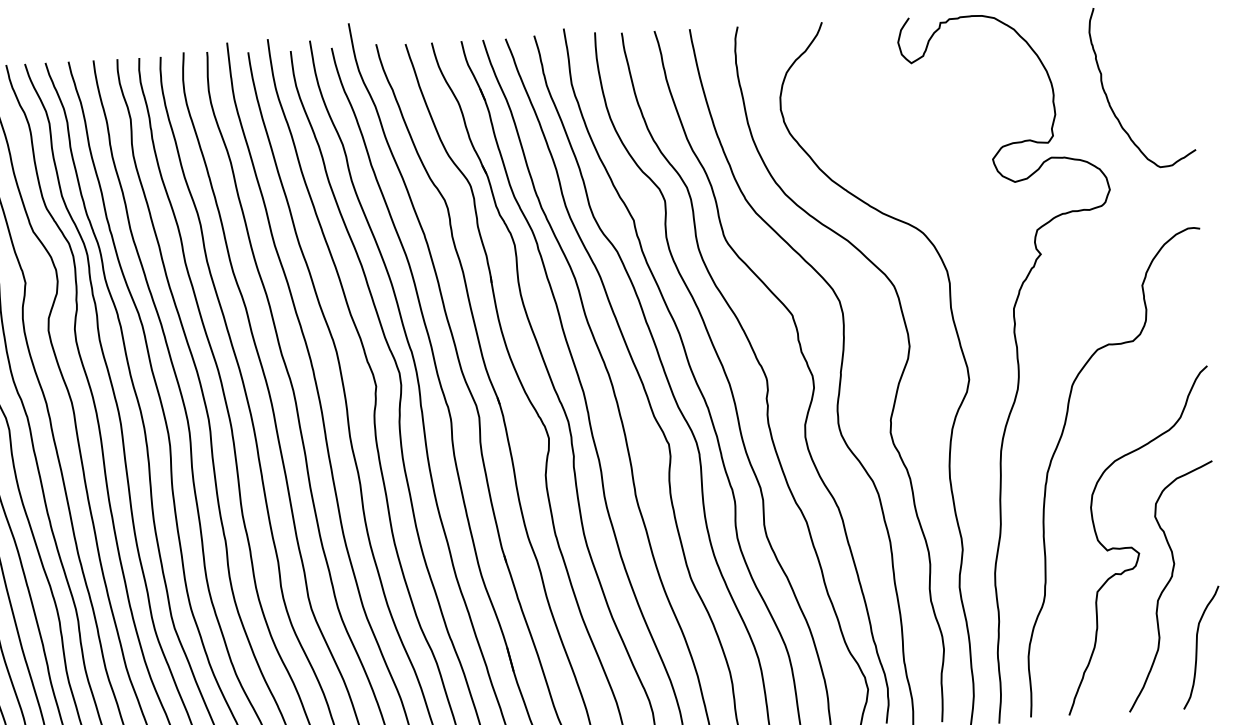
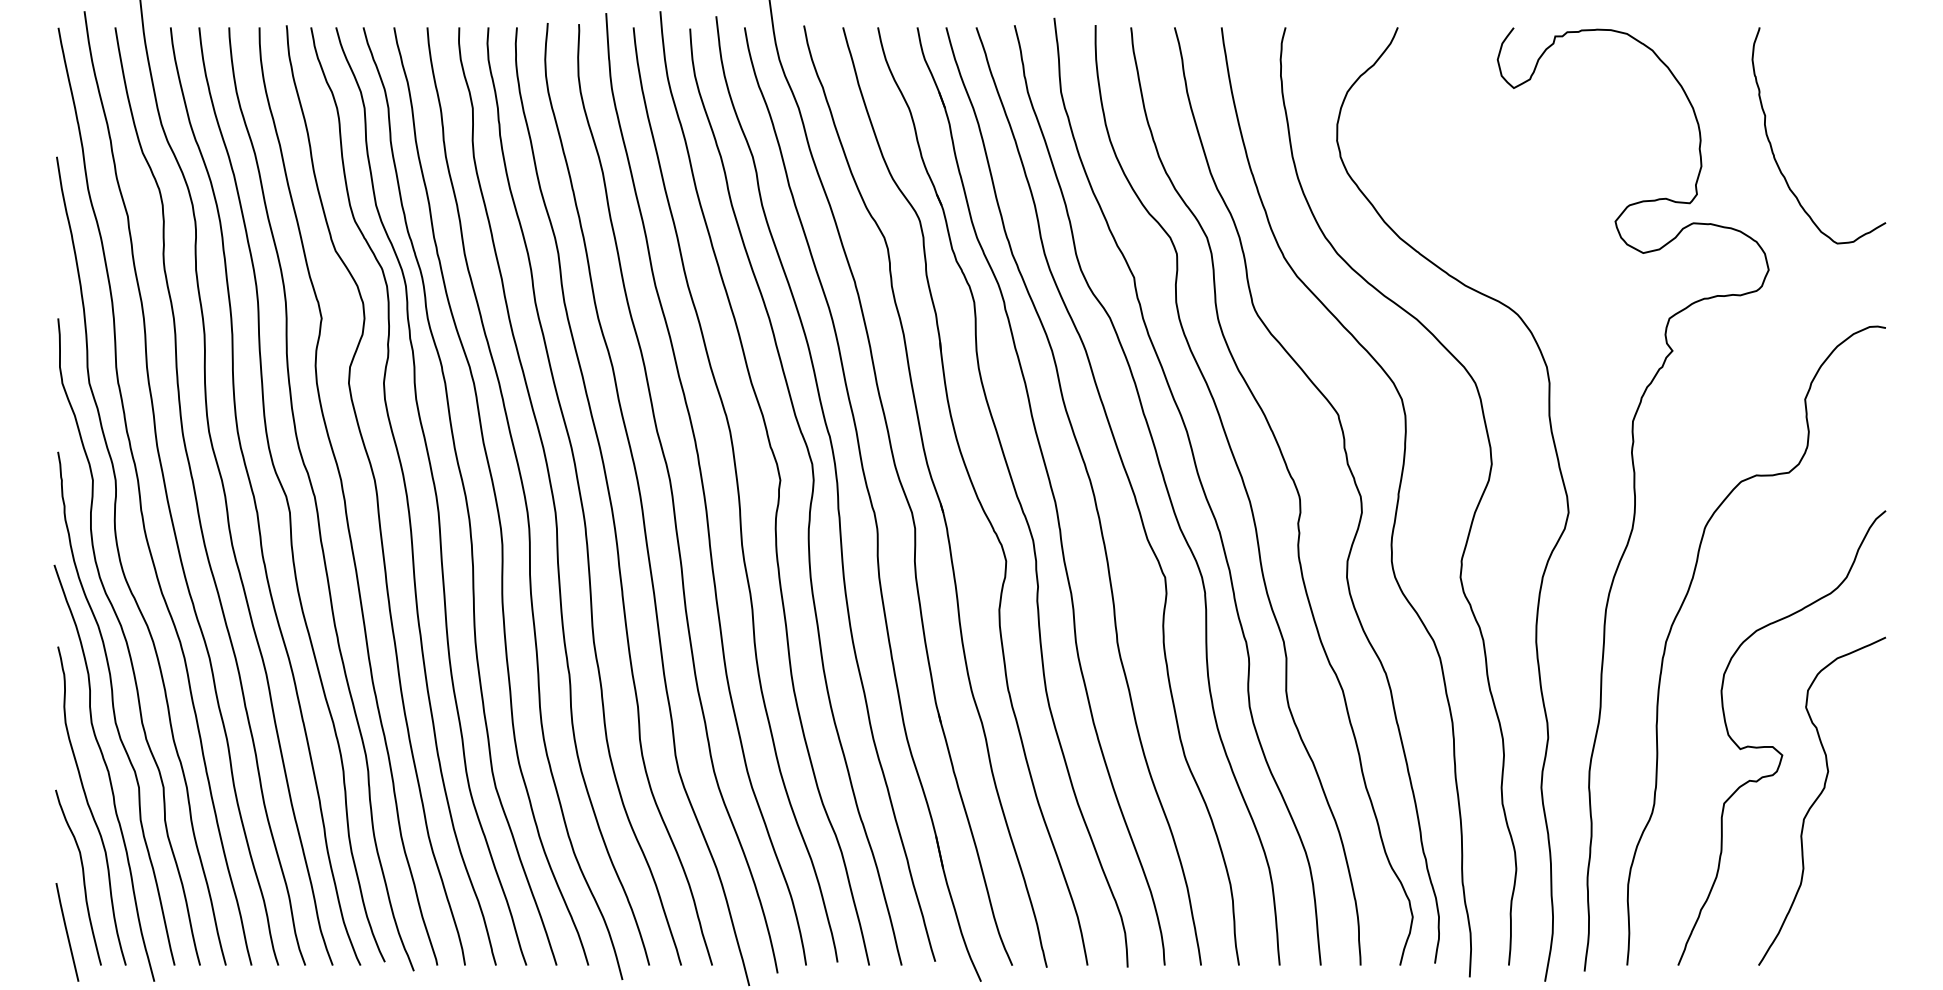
curve: (1197, 646) -> (1853, 883), removed

